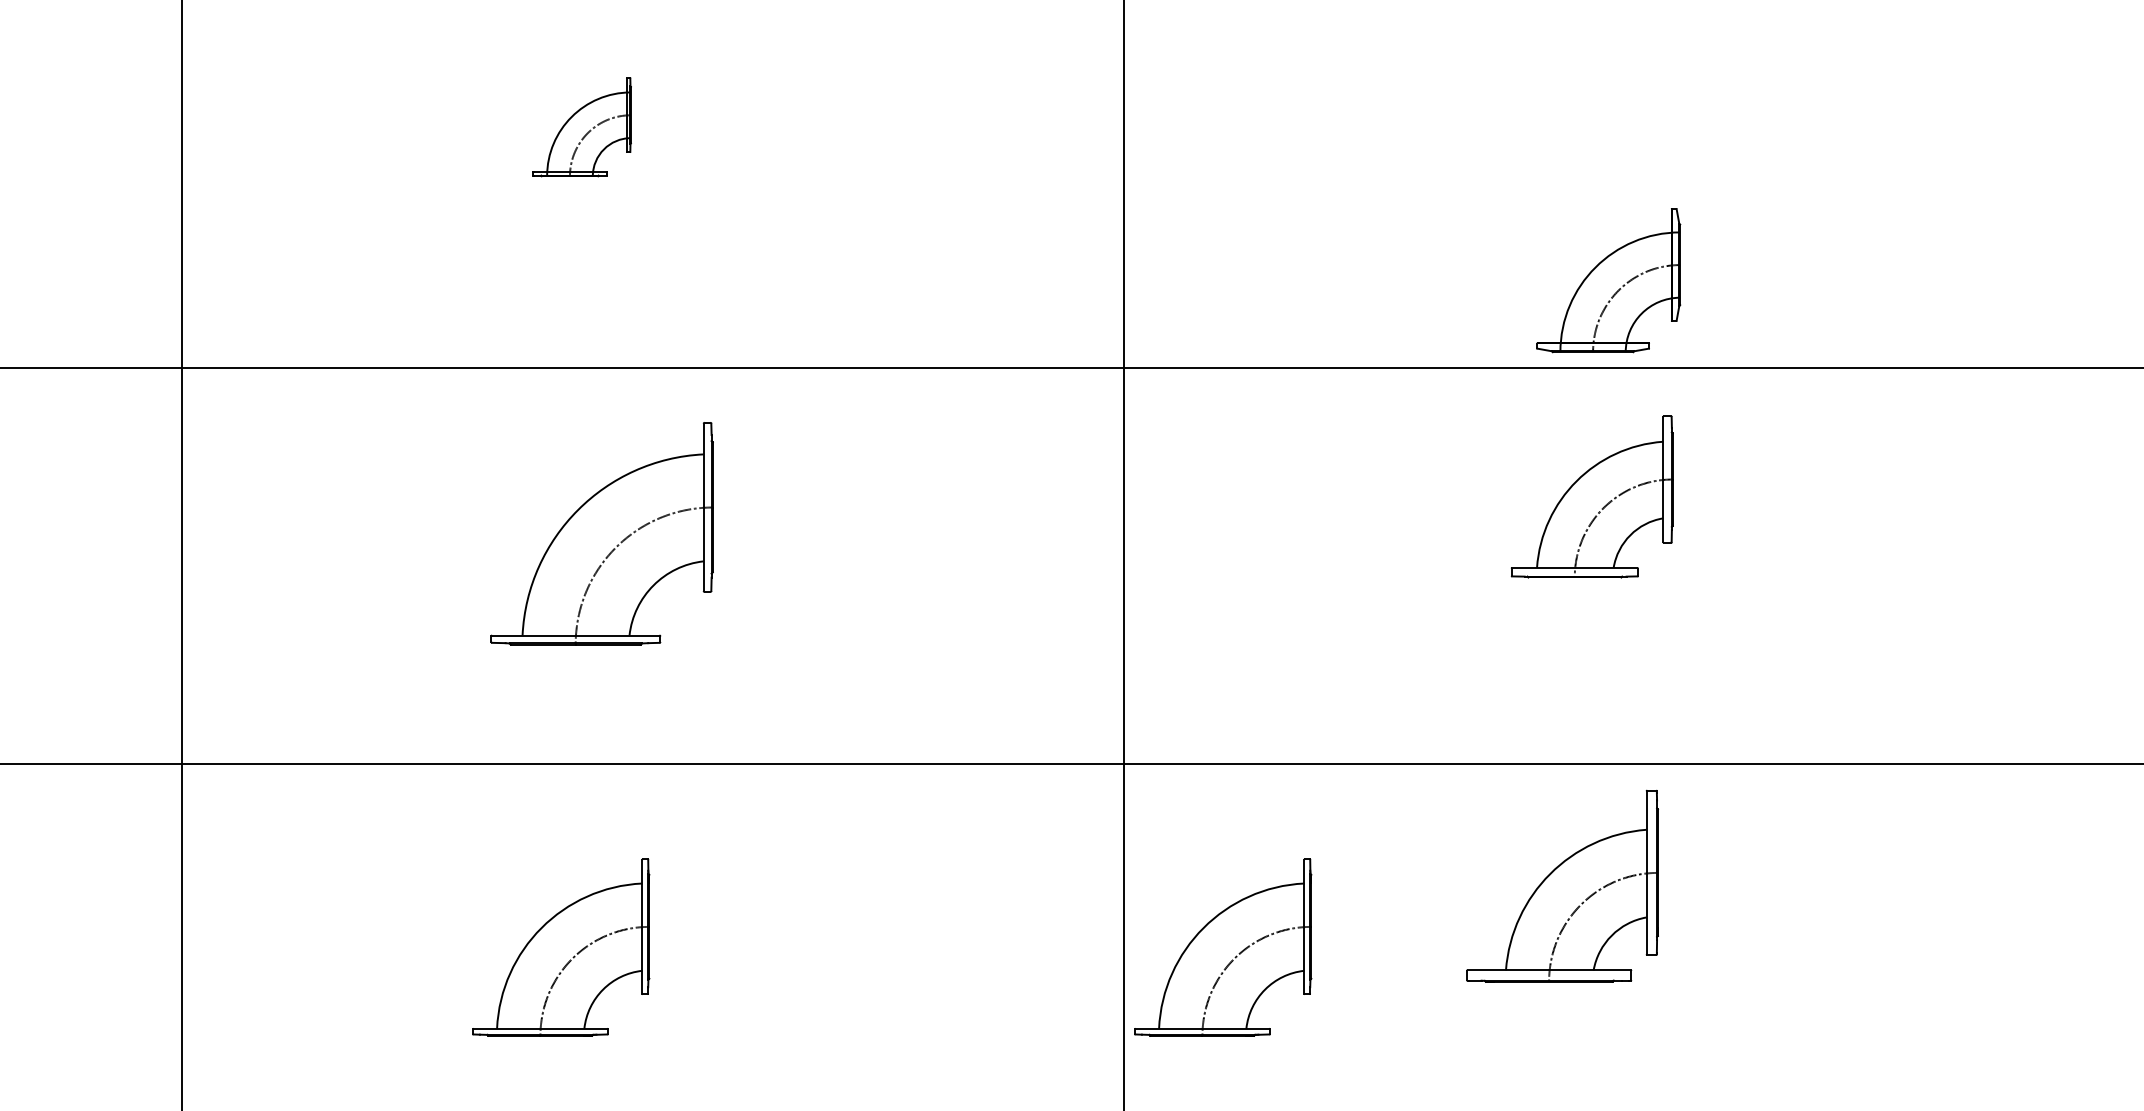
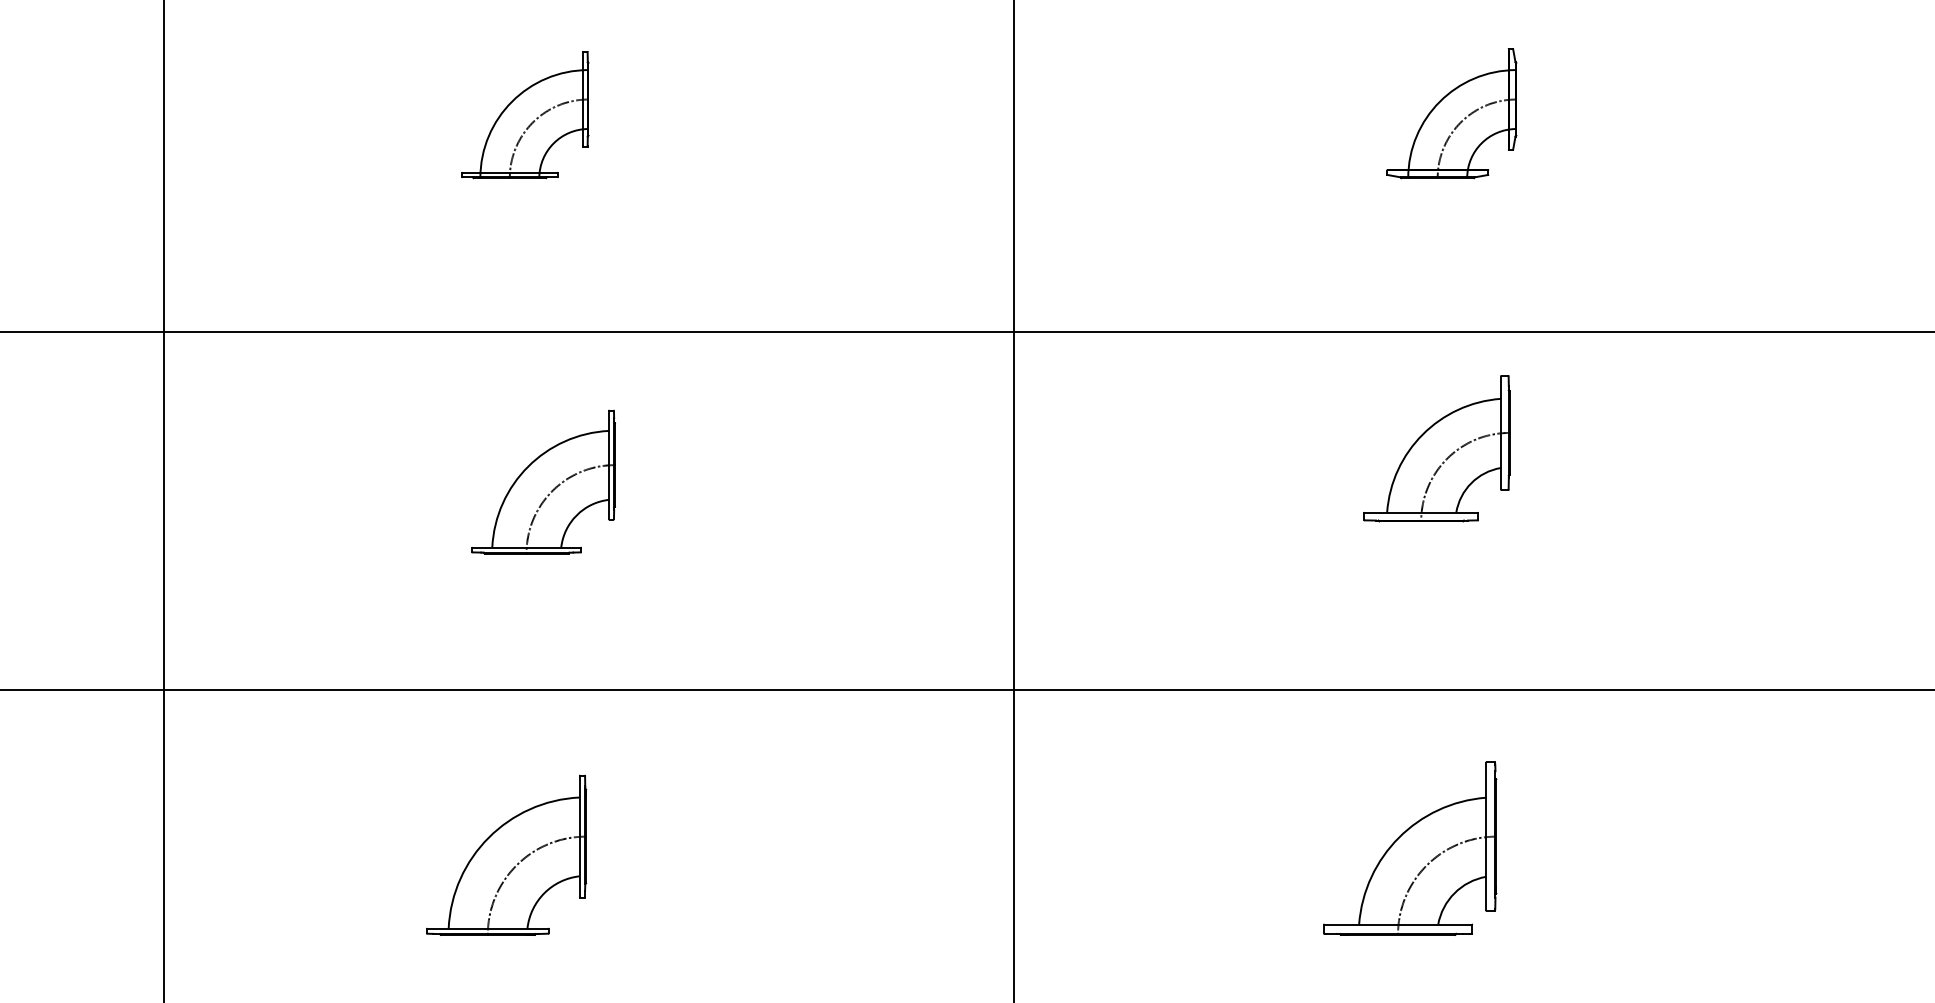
part: (581, 127) -> (524, 115), size x1.43
part: (1608, 280) -> (1451, 113), moved
part: (602, 534) -> (543, 482), size x0.71
part: (1562, 885) -> (1410, 848), moved
part: (1223, 947) -> (1104, 855), removed

